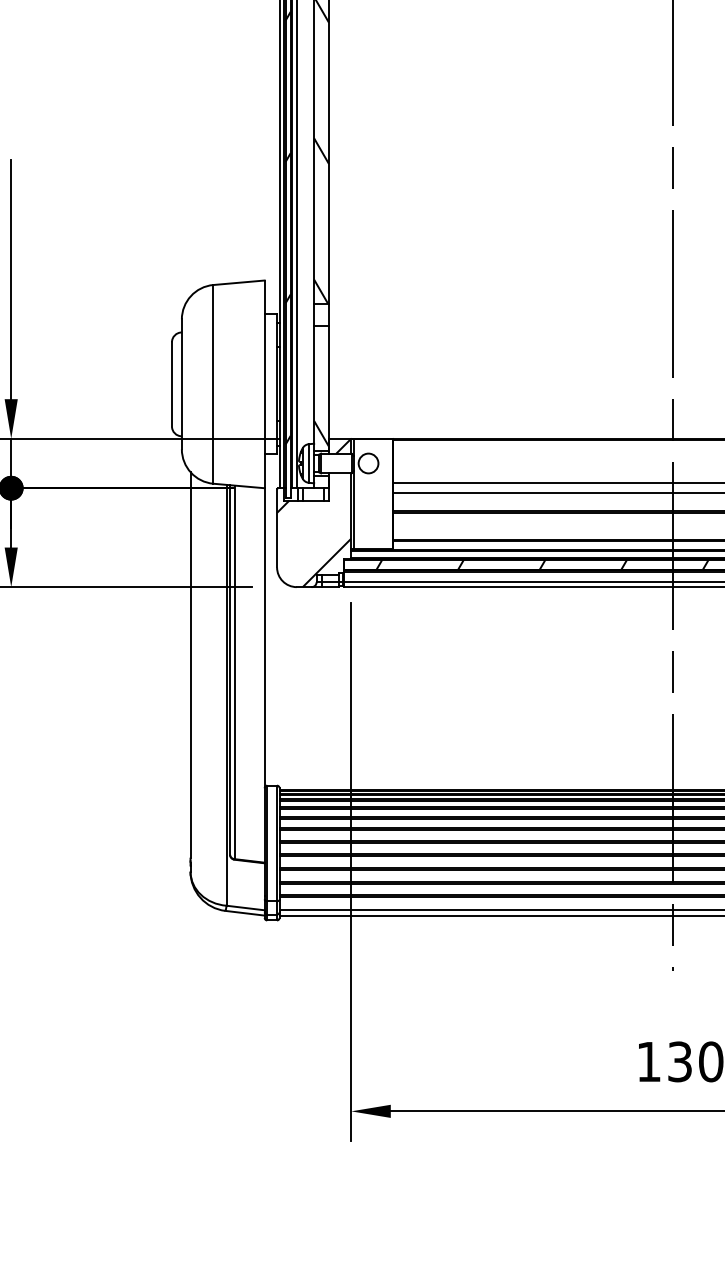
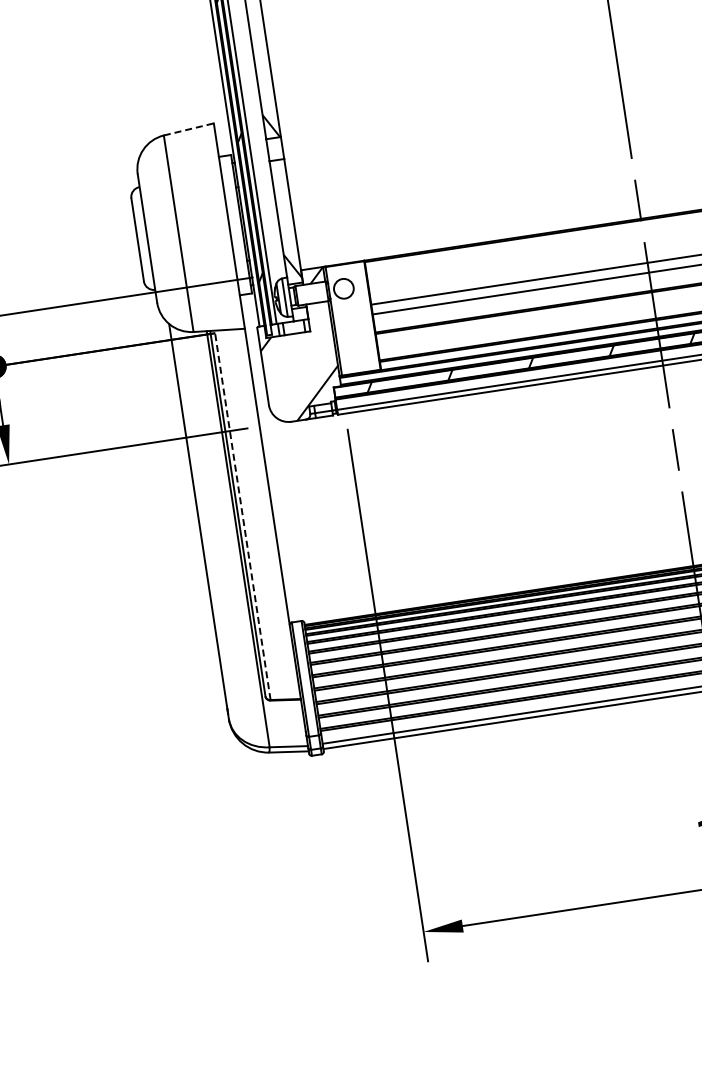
line: (239, 282) -> (189, 129), solid -> dashed
line: (234, 672) -> (242, 515), solid -> dashed

